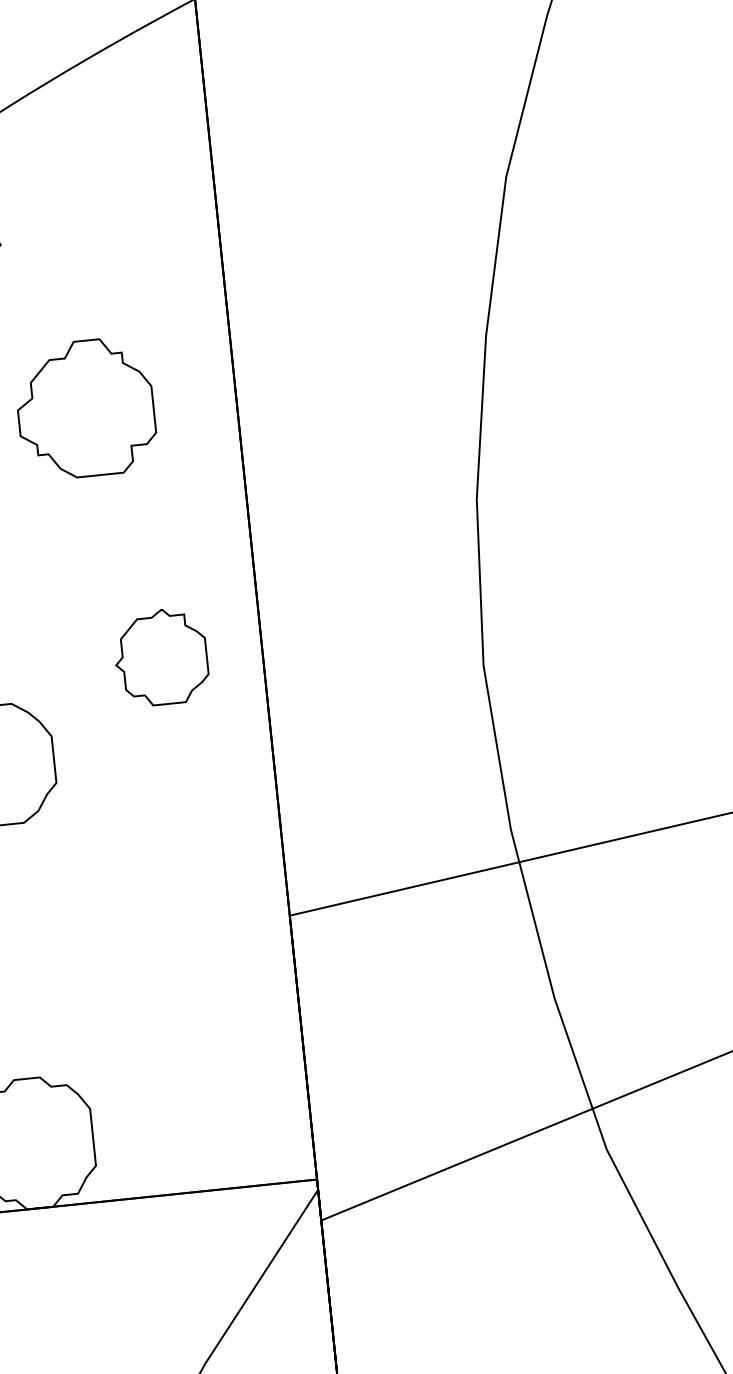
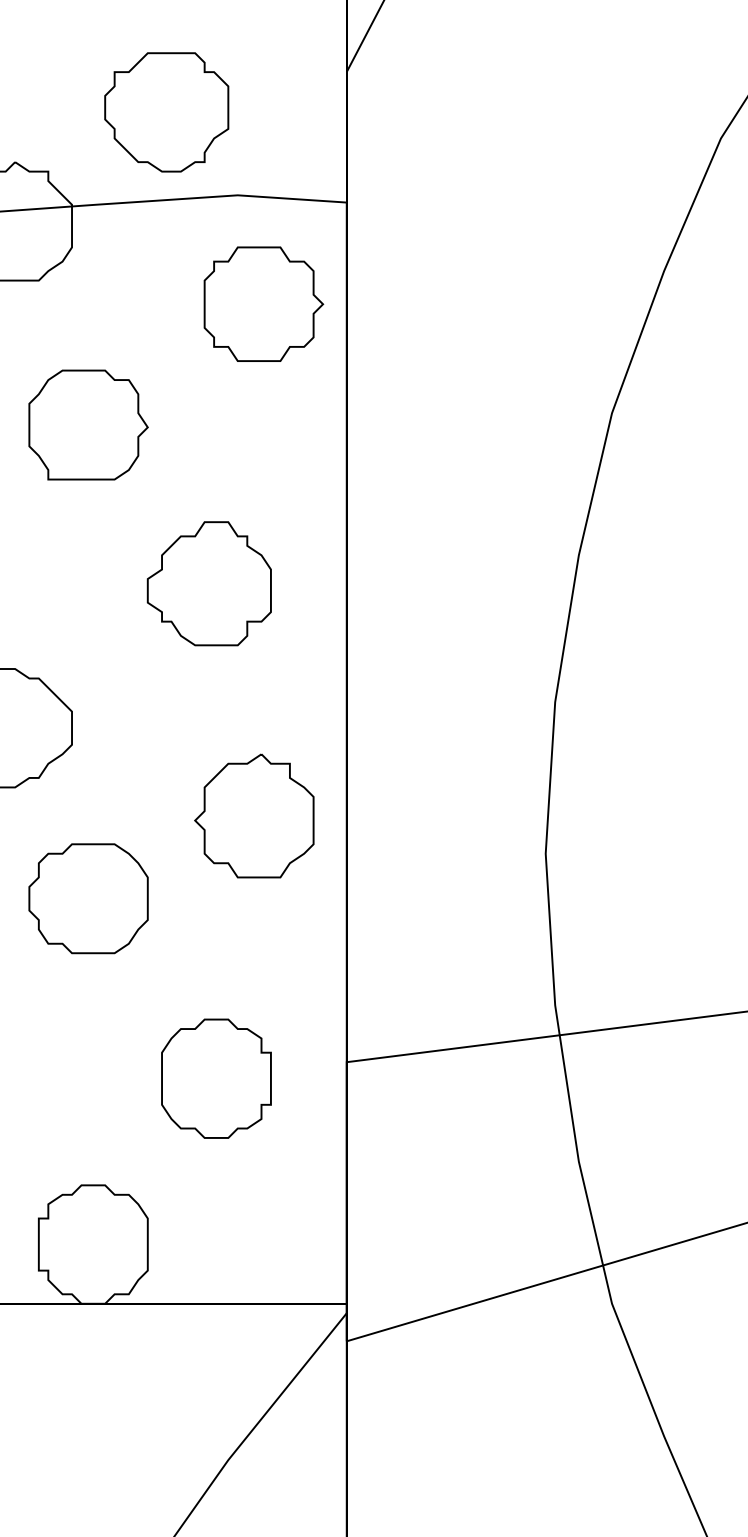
part: (113, 96) -> (263, 303), added
part: (161, 656) -> (254, 815), size x1.43
part: (149, 948) -> (216, 1078), added

